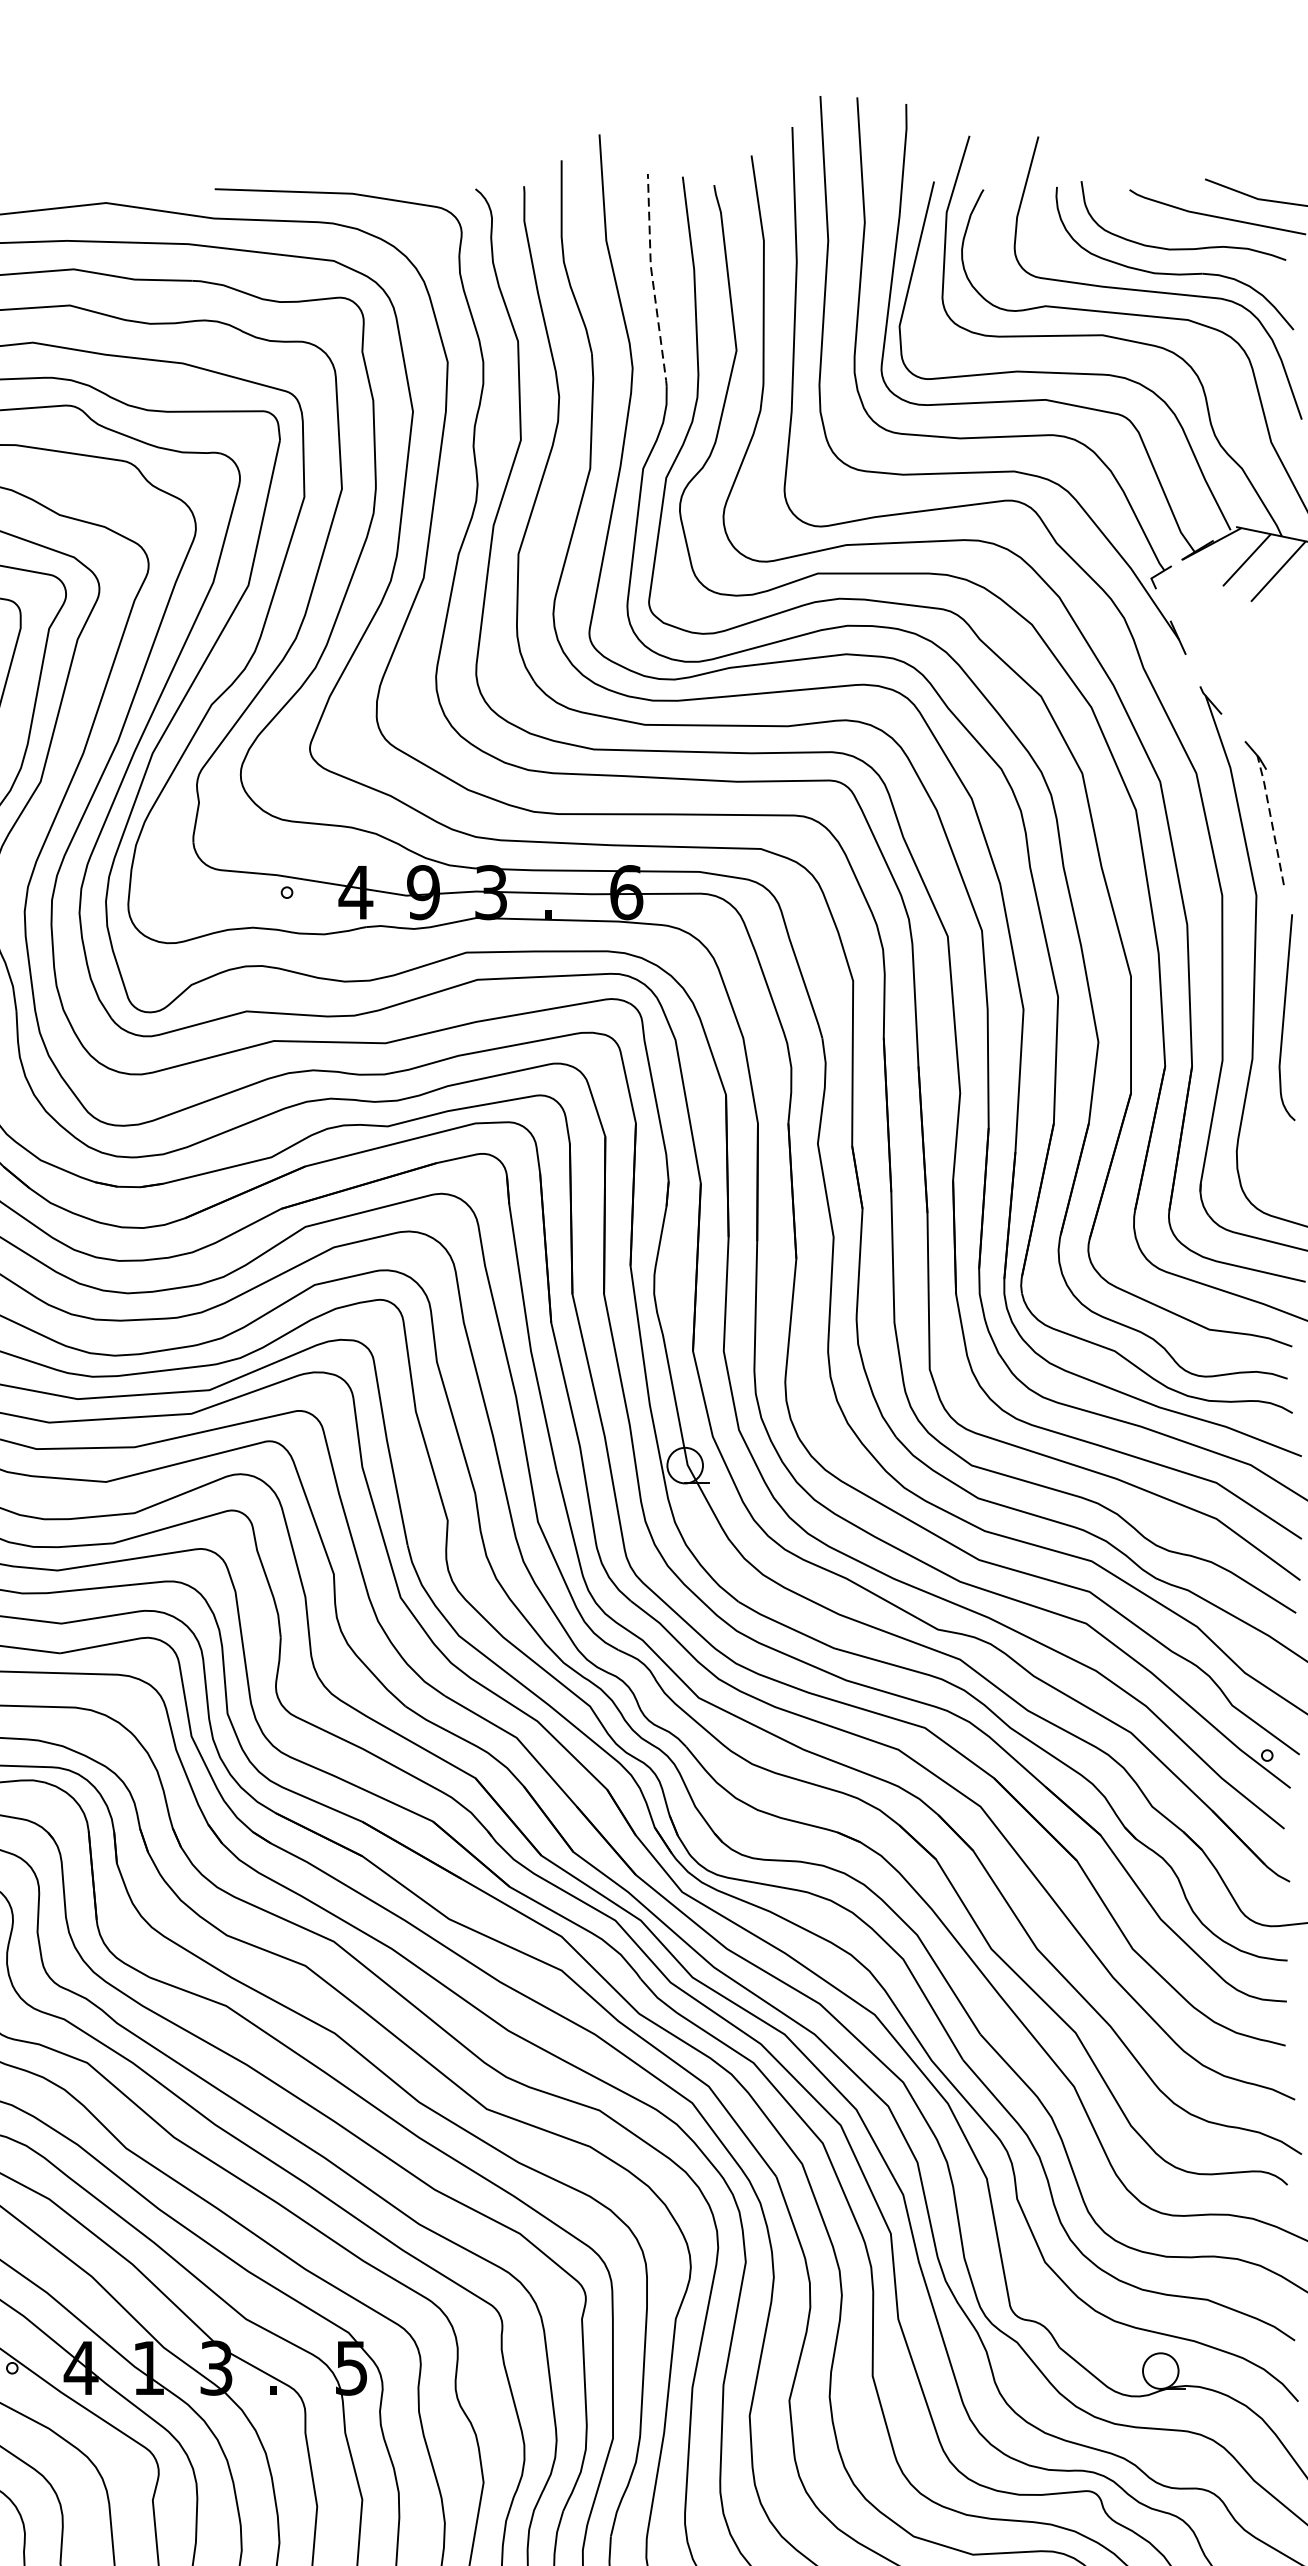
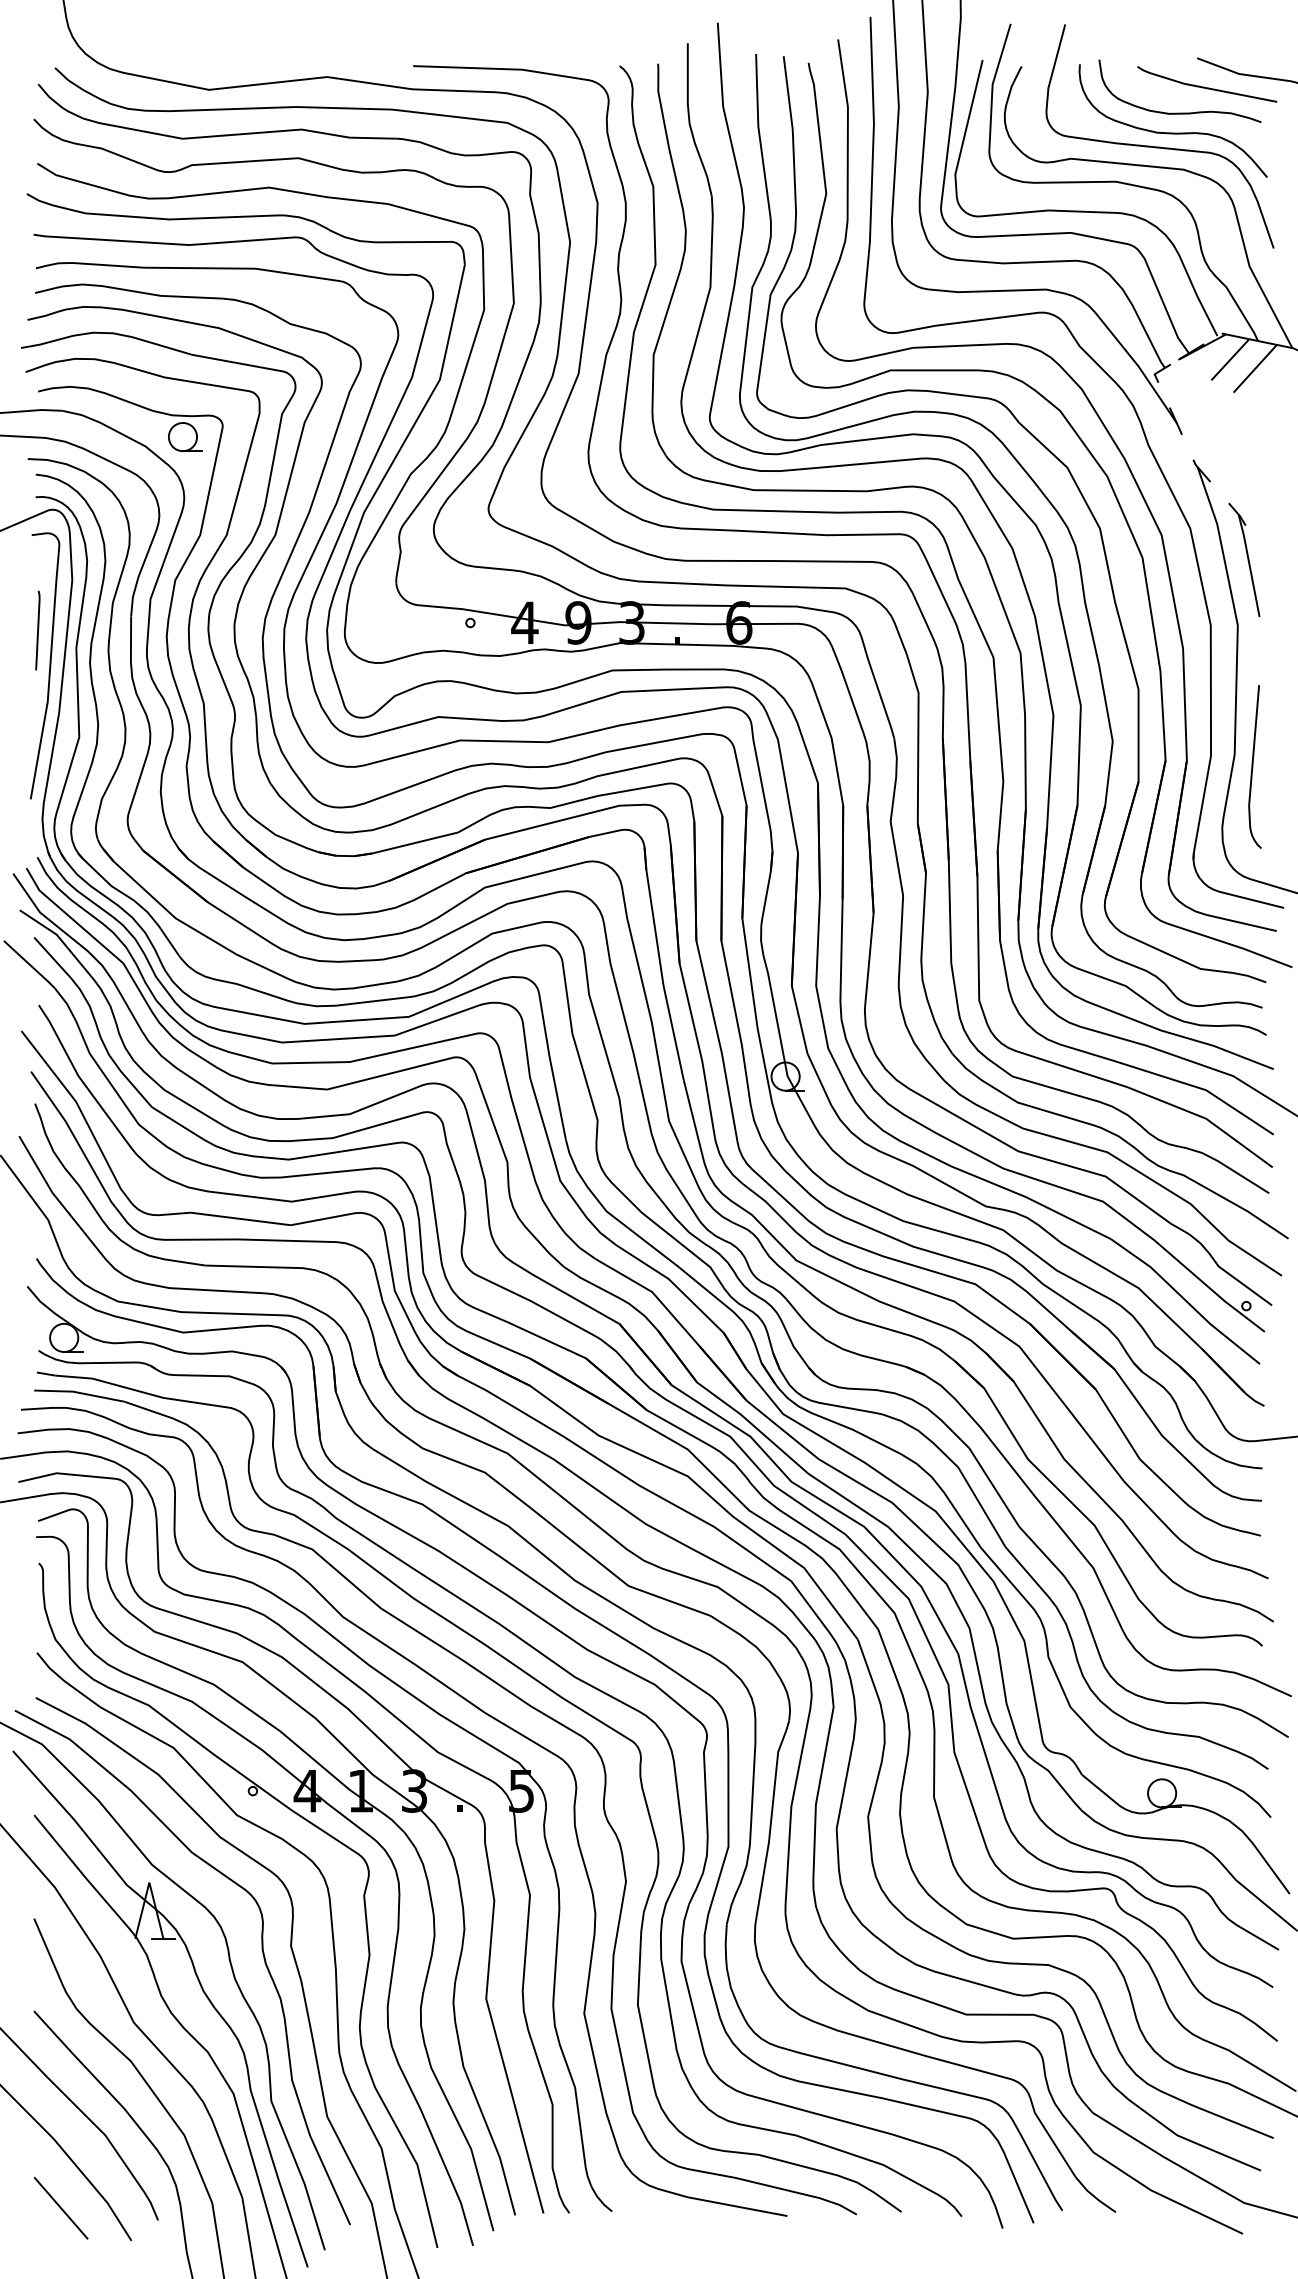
line: (652, 280) -> (759, 138), dashed -> solid
line: (1271, 818) -> (1249, 564), dashed -> solid
curve: (1285, 1017) -> (1253, 766), moved

